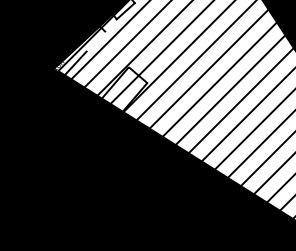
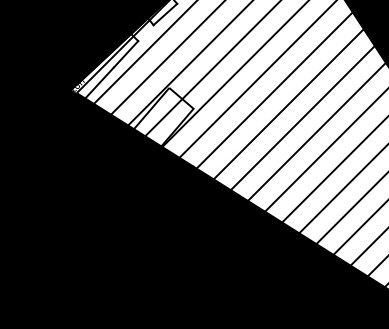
line: (95, 41) -> (125, 54), added

